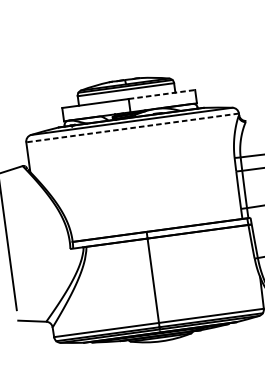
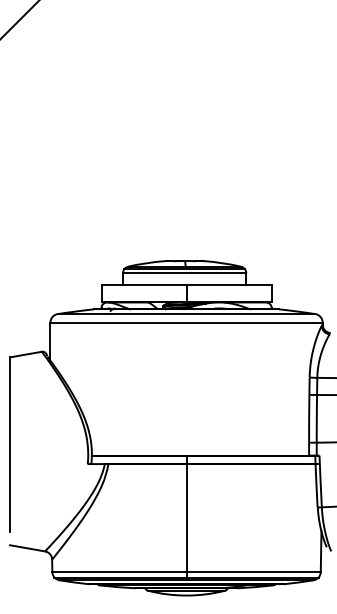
line: (162, 94) -> (229, 285), dashed -> solid
line: (132, 127) -> (186, 322), dashed -> solid

